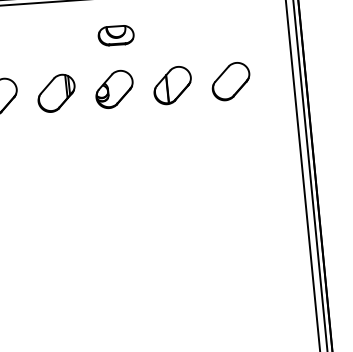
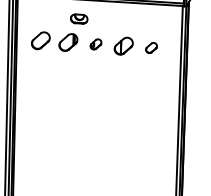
part: (116, 34) -> (79, 18), moved
part: (230, 80) -> (151, 47), size x0.6
part: (113, 89) -> (95, 44), size x0.6

